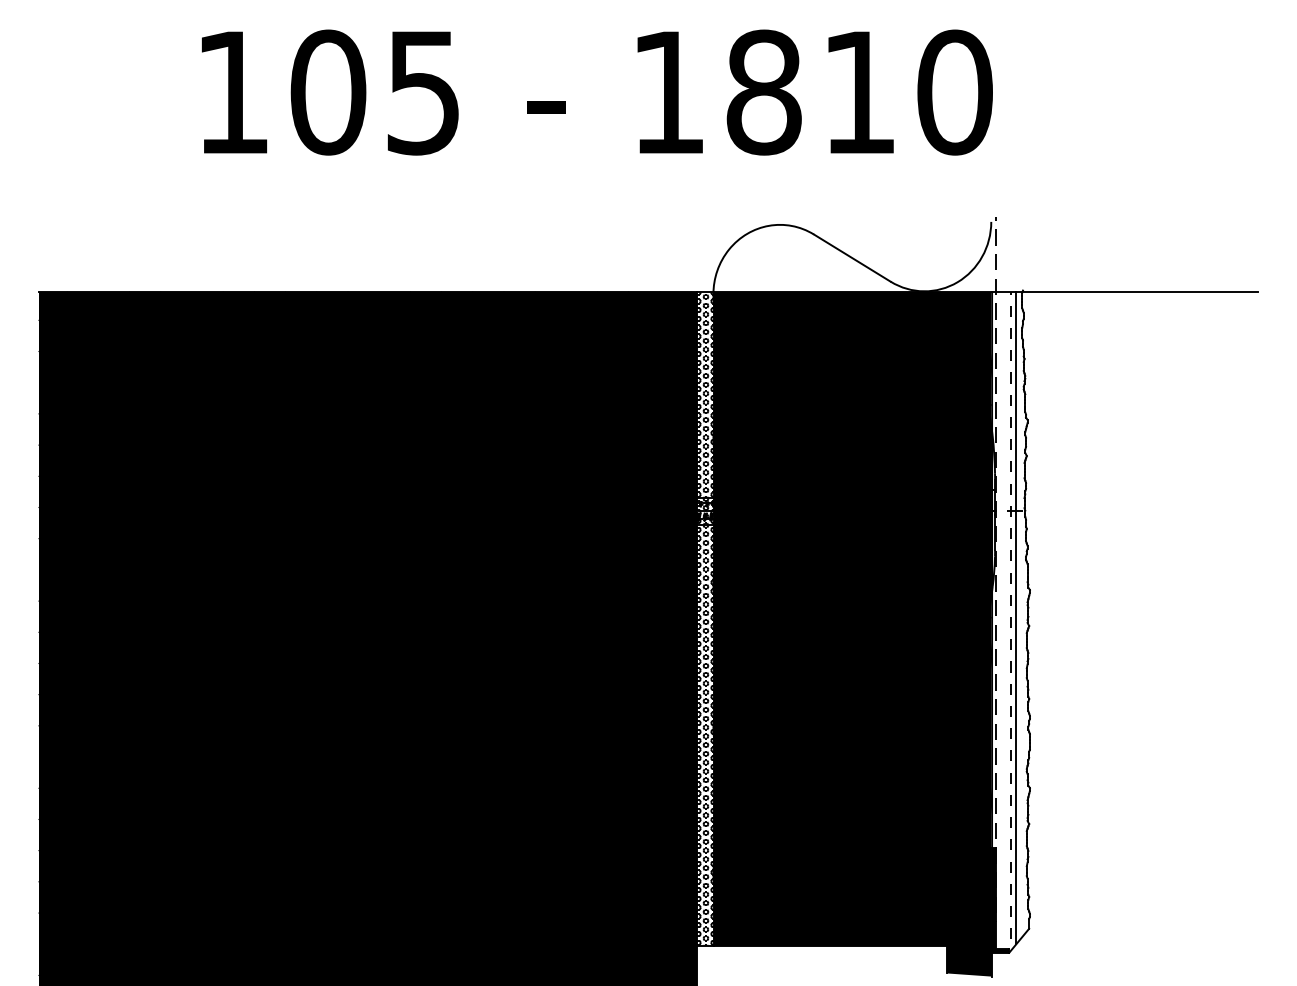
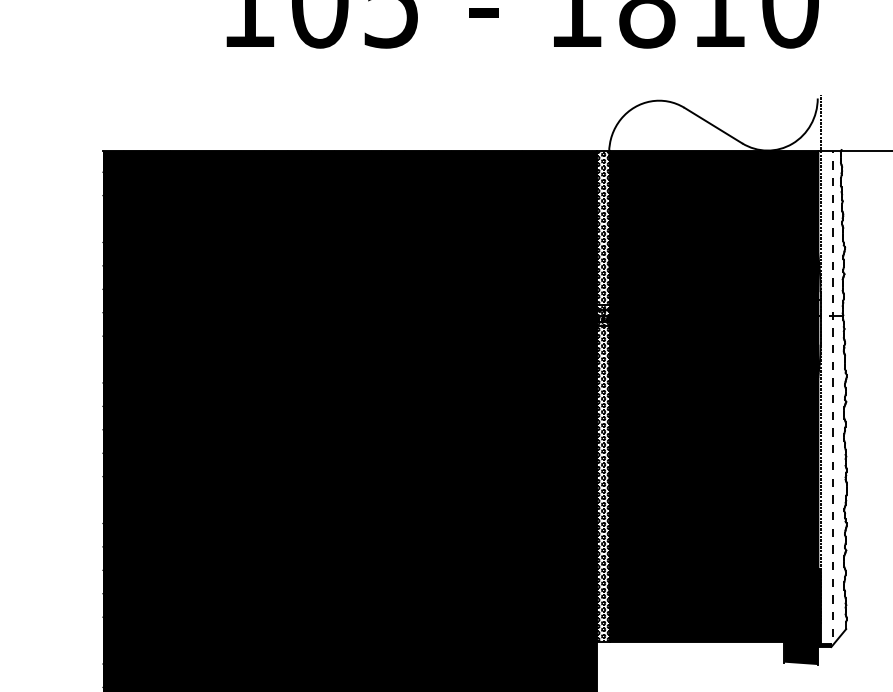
line: (1016, 618) -> (836, 396), removed

